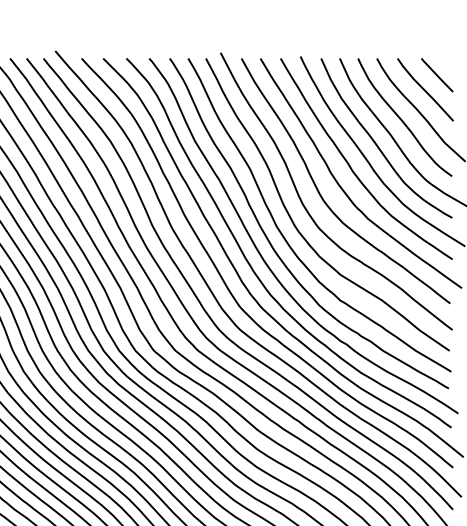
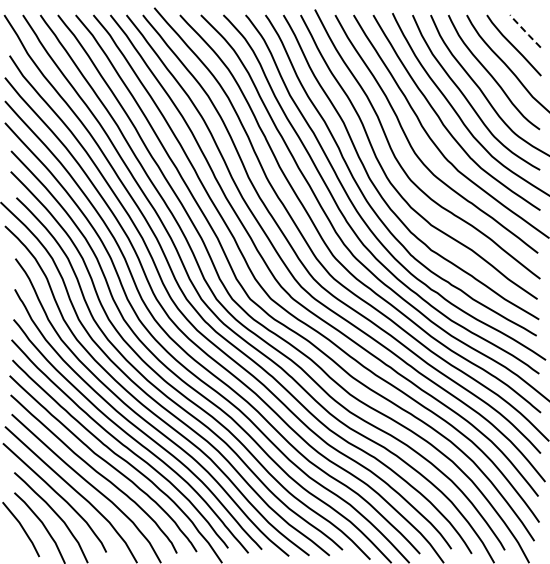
line: (436, 75) -> (524, 31), solid -> dashed

